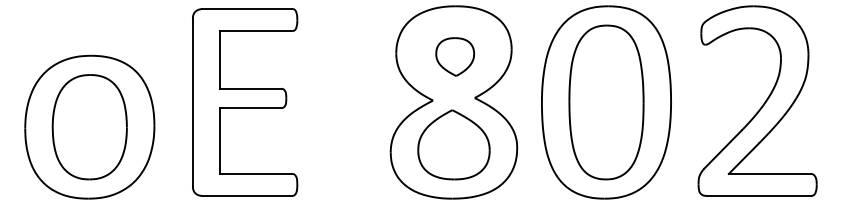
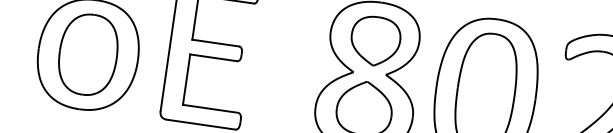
part: (454, 56) -> (374, 40), size x1.67

